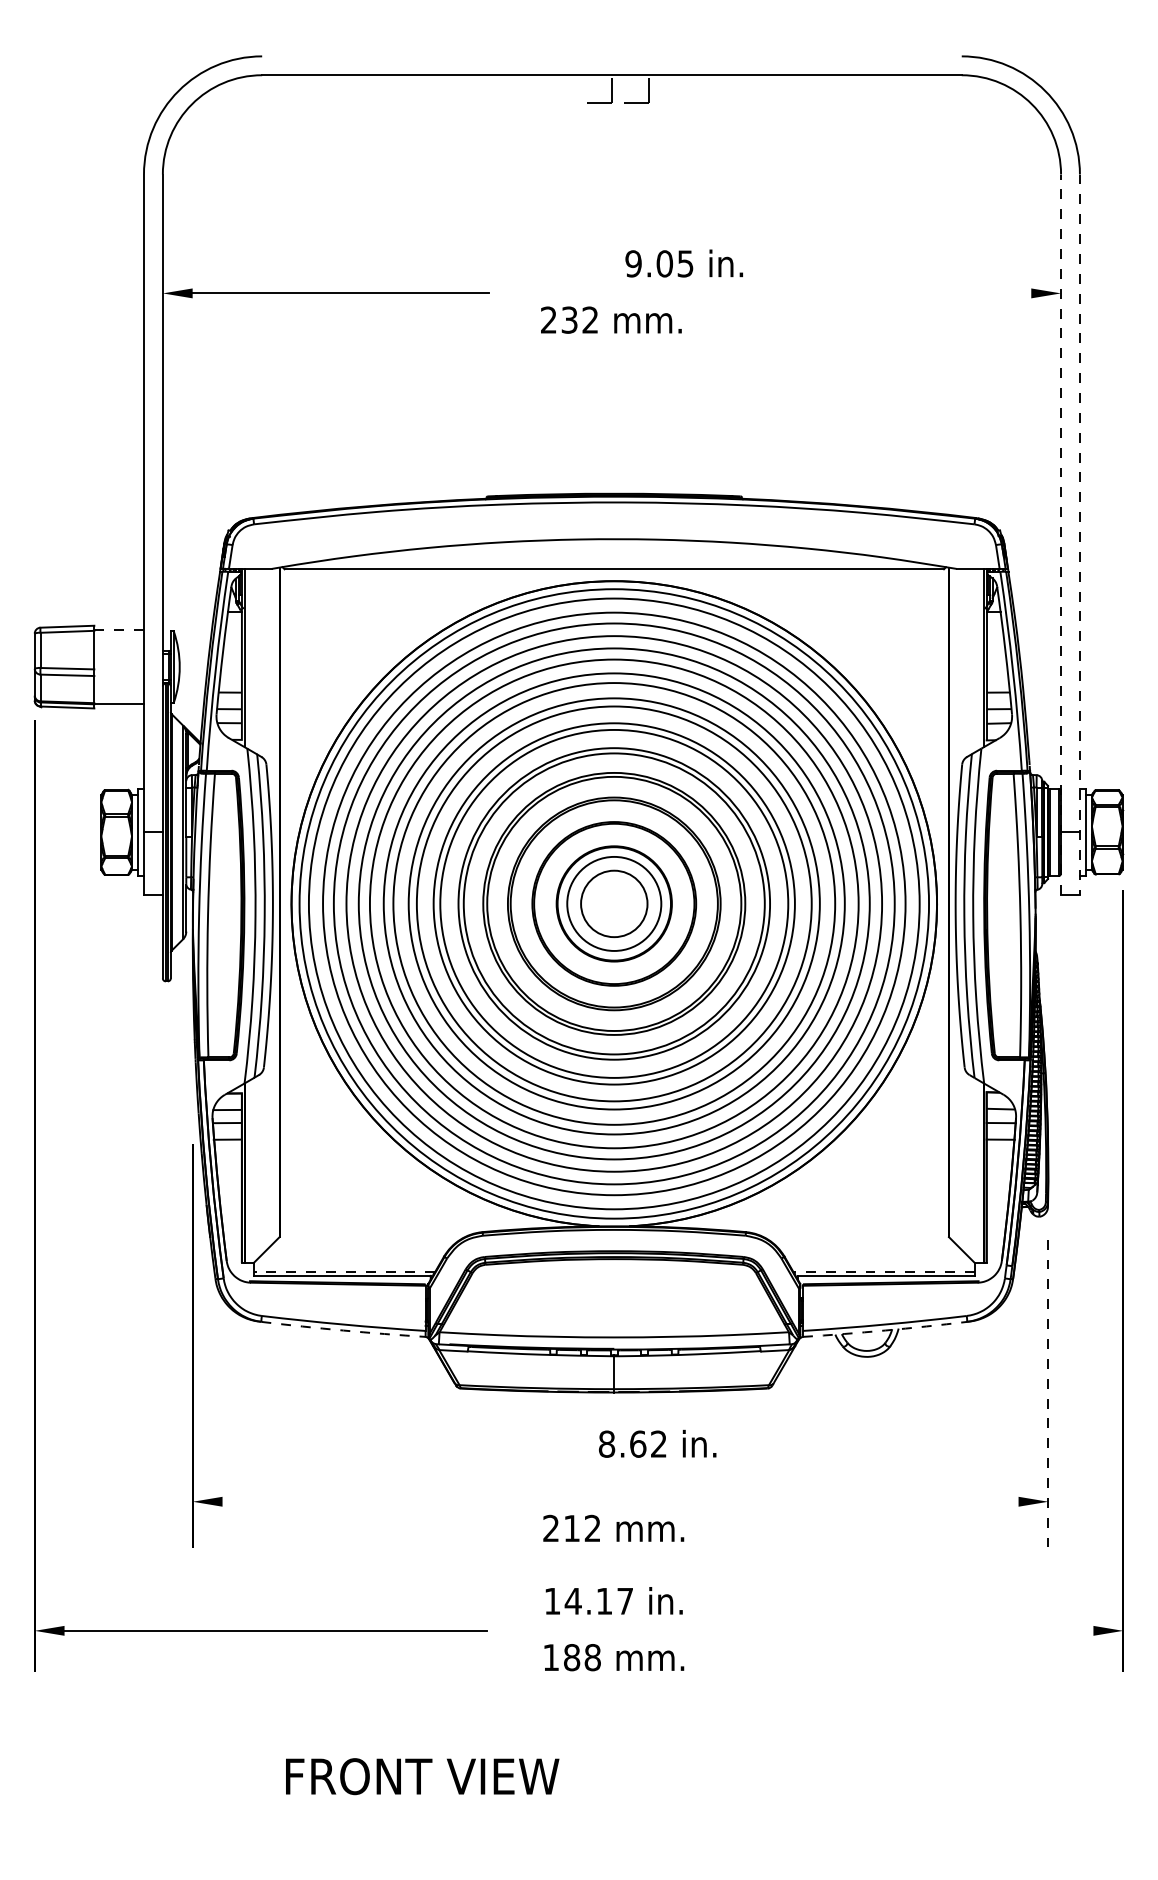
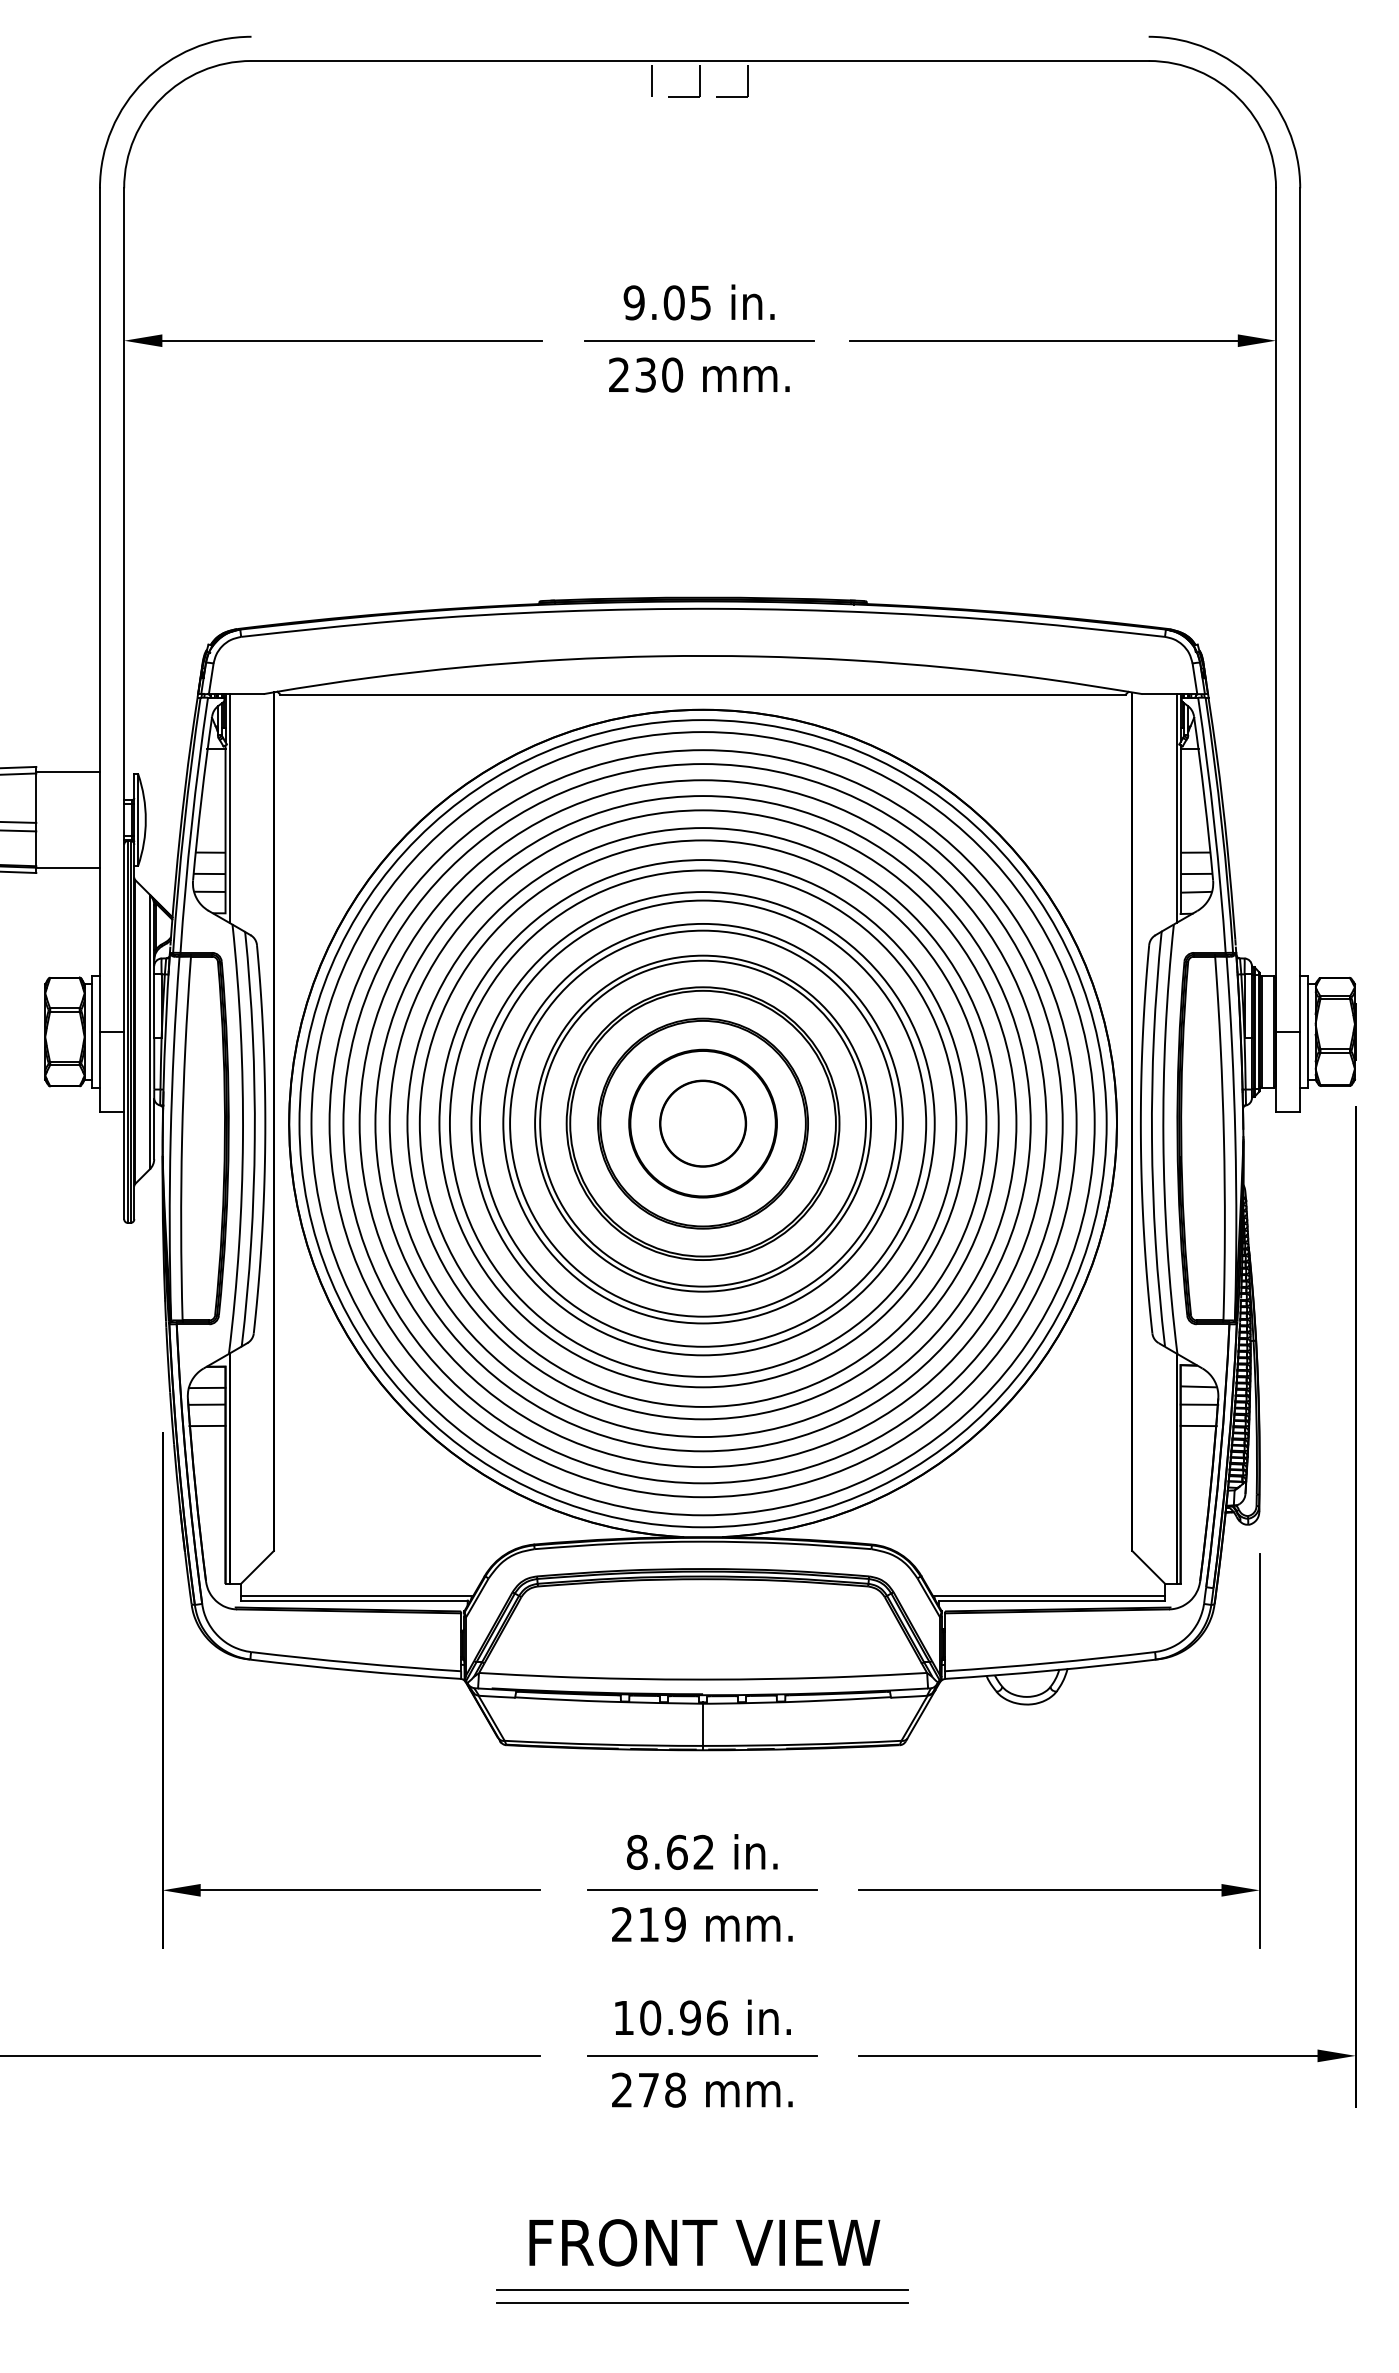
line: (574, 89) -> (652, 79), added
text: (683, 263) -> (698, 302), moved
line: (611, 293) -> (699, 340), added
line: (881, 293) -> (1045, 340), added
text: (590, 319) -> (672, 374), 232 -> 230
line: (1061, 534) -> (1276, 649), dashed -> solid
line: (1079, 534) -> (1299, 649), dashed -> solid
line: (119, 629) -> (68, 771), dashed -> solid
circle: (613, 903) -> (702, 1123), size x0.71
line: (344, 1271) -> (357, 1595), dashed -> solid
line: (884, 1271) -> (1049, 1595), dashed -> solid
arc: (343, 1330) -> (355, 1670), dashed -> solid
arc: (885, 1330) -> (1050, 1670), dashed -> solid
line: (1048, 1393) -> (1259, 1751), dashed -> solid
text: (657, 1443) -> (702, 1851), moved
line: (354, 1501) -> (369, 1889), added
line: (613, 1501) -> (702, 1889), added
line: (877, 1501) -> (1040, 1889), added
text: (592, 1528) -> (675, 1924), 212 -> 219
text: (598, 1600) -> (682, 2016), 14.17 -> 10.96
line: (613, 1630) -> (702, 2055), added
line: (916, 1630) -> (1090, 2055), added
text: (561, 1657) -> (635, 2090), 188 -> 278
text: (422, 1776) -> (704, 2242), moved
line: (613, 1813) -> (702, 2290), added
line: (613, 1823) -> (702, 2302), added

